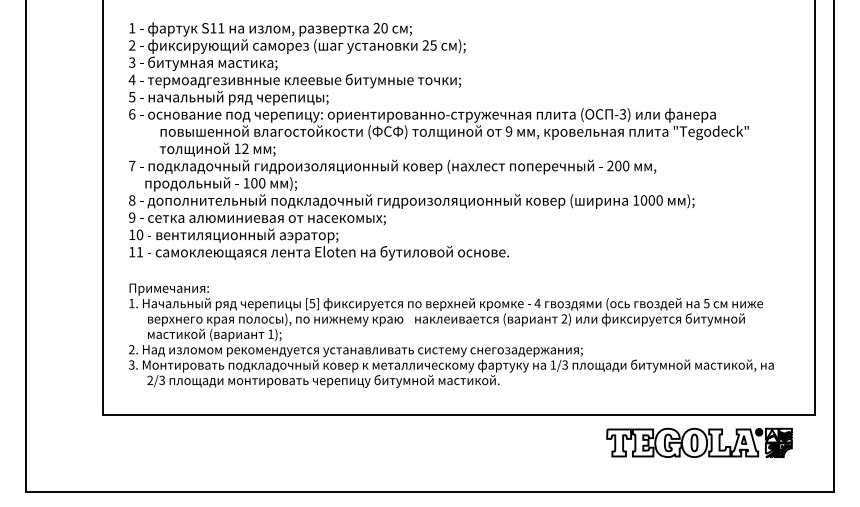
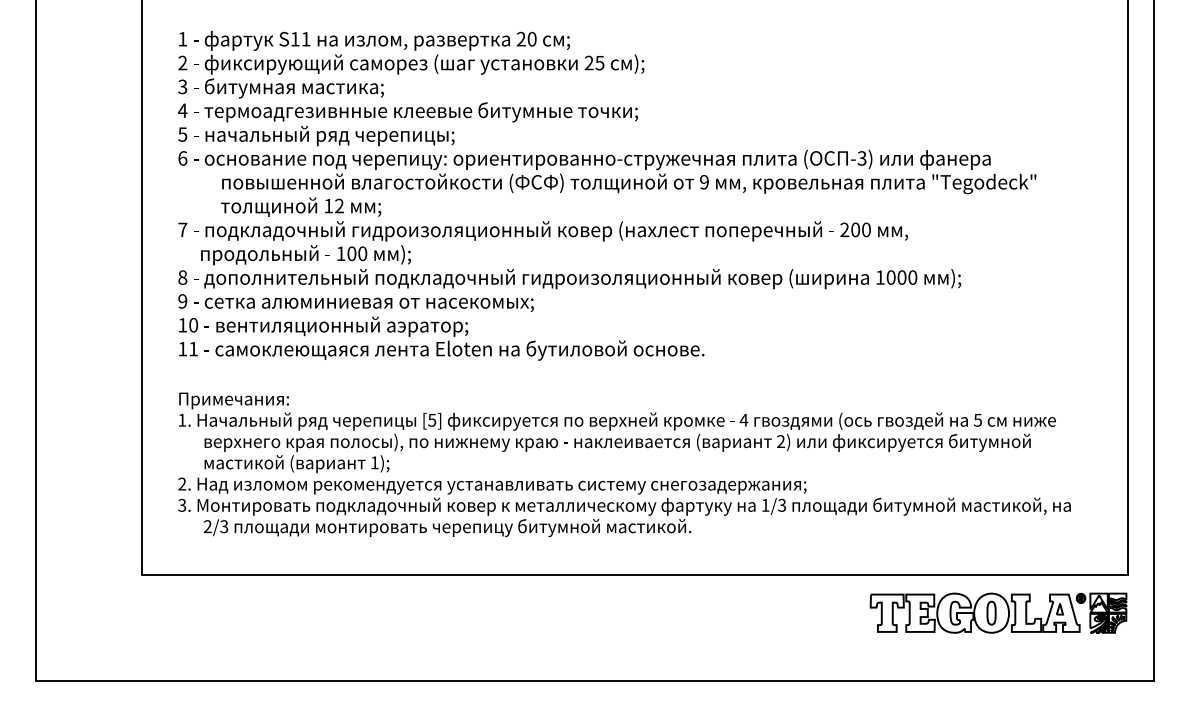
part: (699, 442) -> (998, 612), moved

